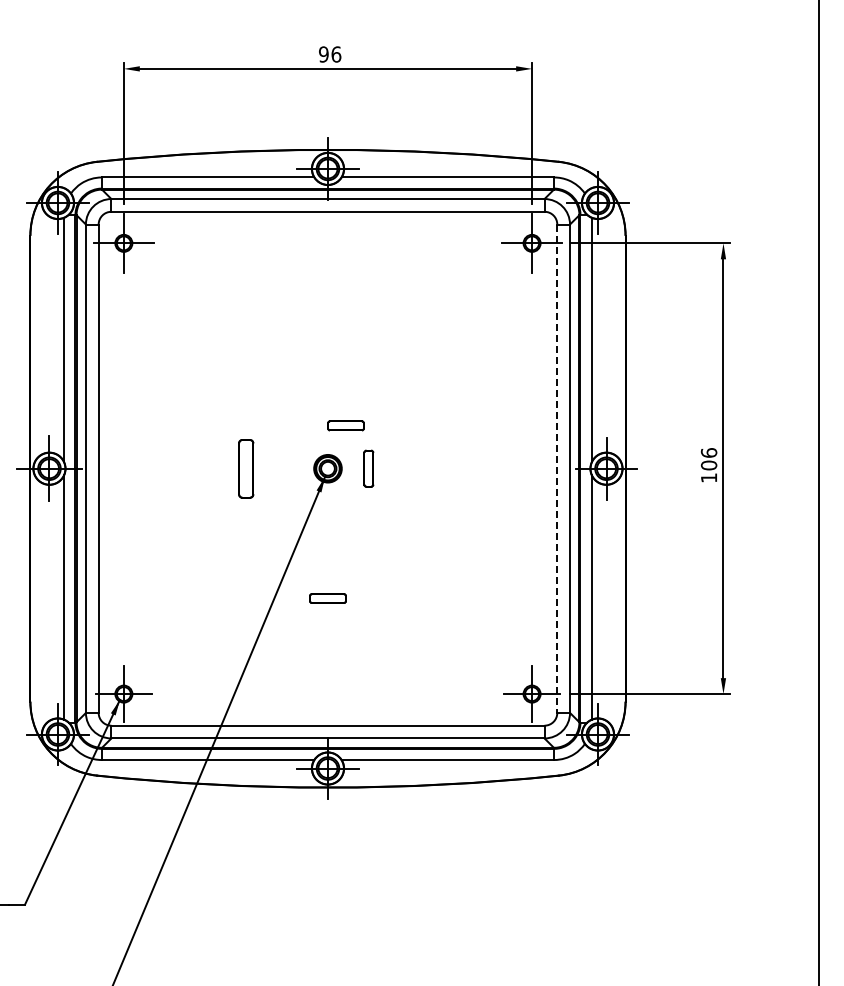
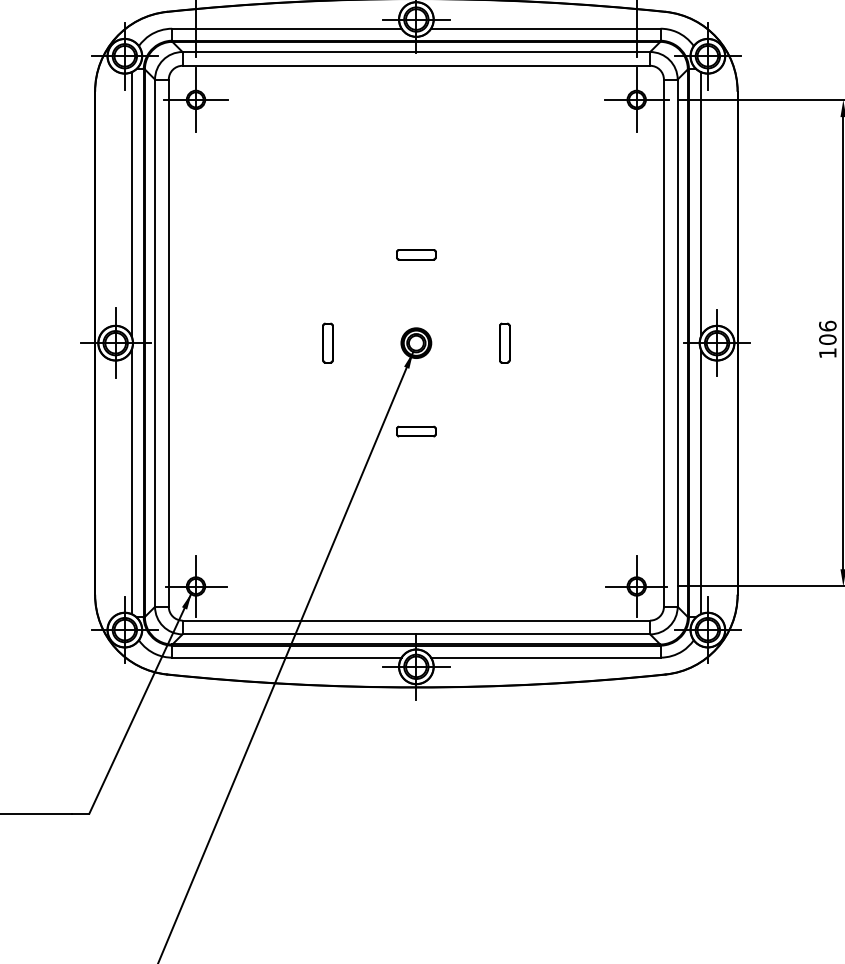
part: (345, 425) -> (415, 254), moved
part: (245, 468) -> (327, 342), size x0.62
part: (368, 468) -> (504, 342), moved
line: (557, 469) -> (664, 344), dashed -> solid
part: (327, 598) -> (415, 431), moved

